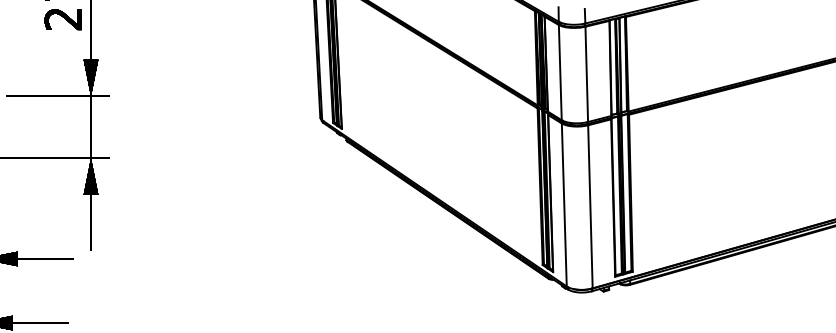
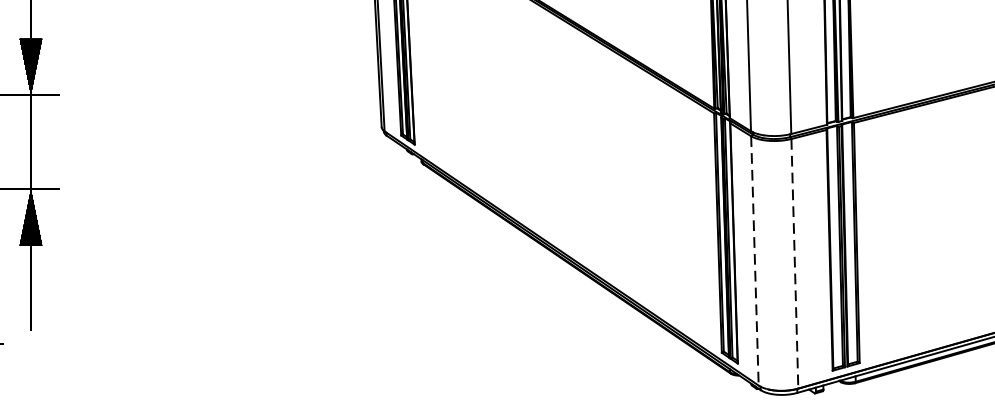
line: (564, 204) -> (755, 260), solid -> dashed
line: (590, 206) -> (794, 263), solid -> dashed

